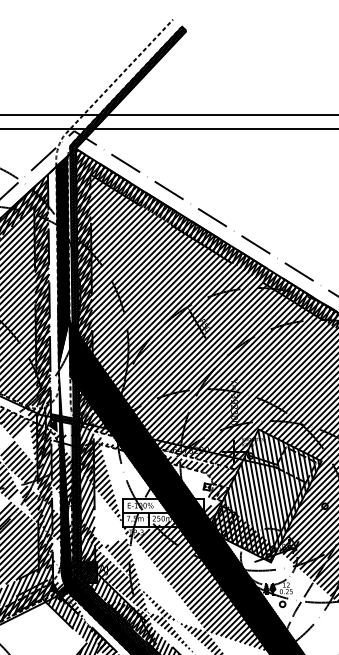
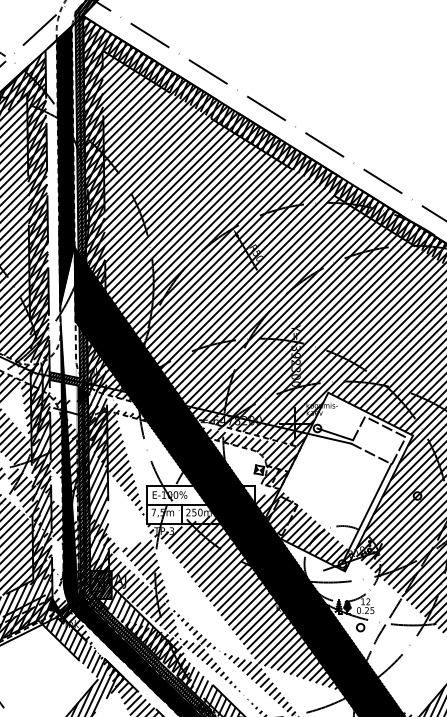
fill: (52, 424) -> (51, 386), removed
hatch: (265, 494) -> (337, 480), removed

